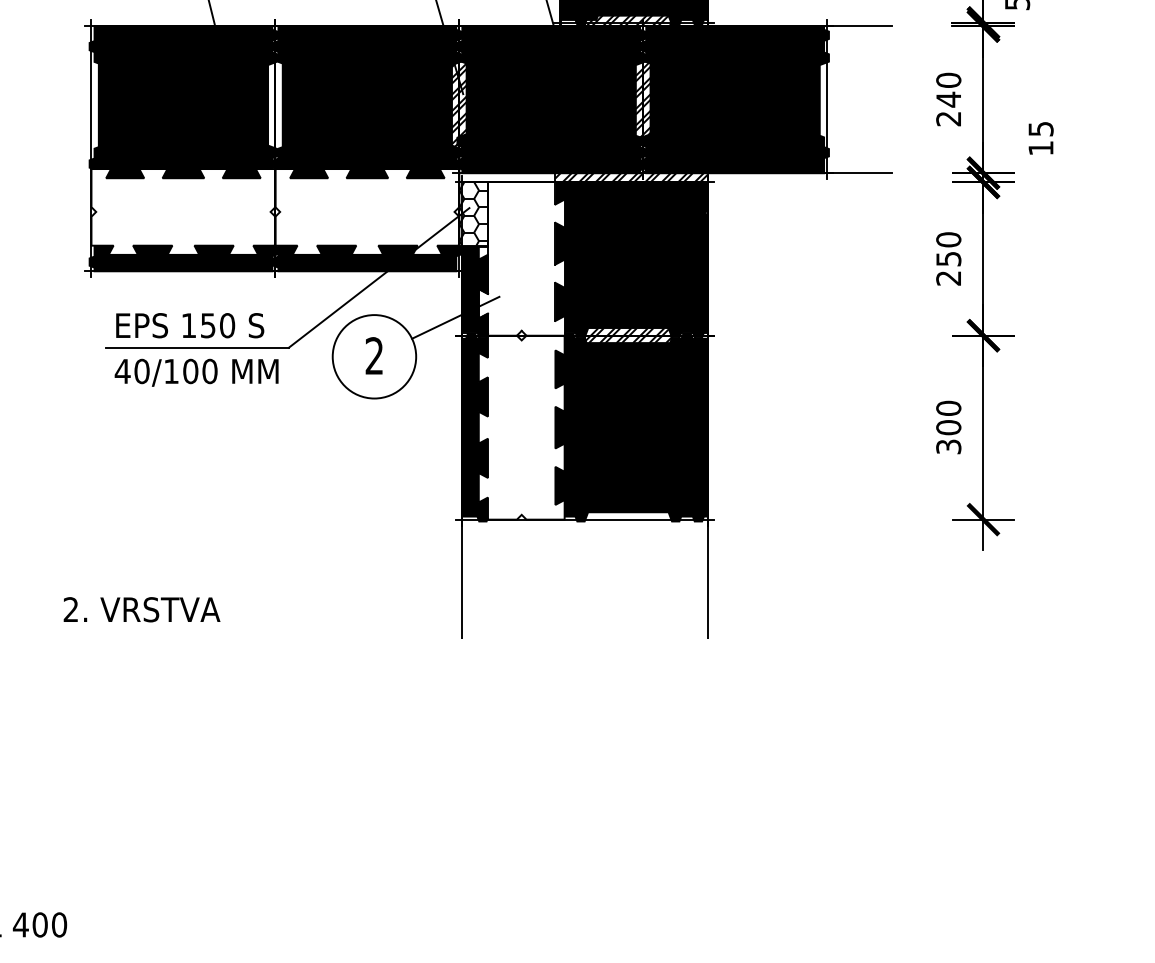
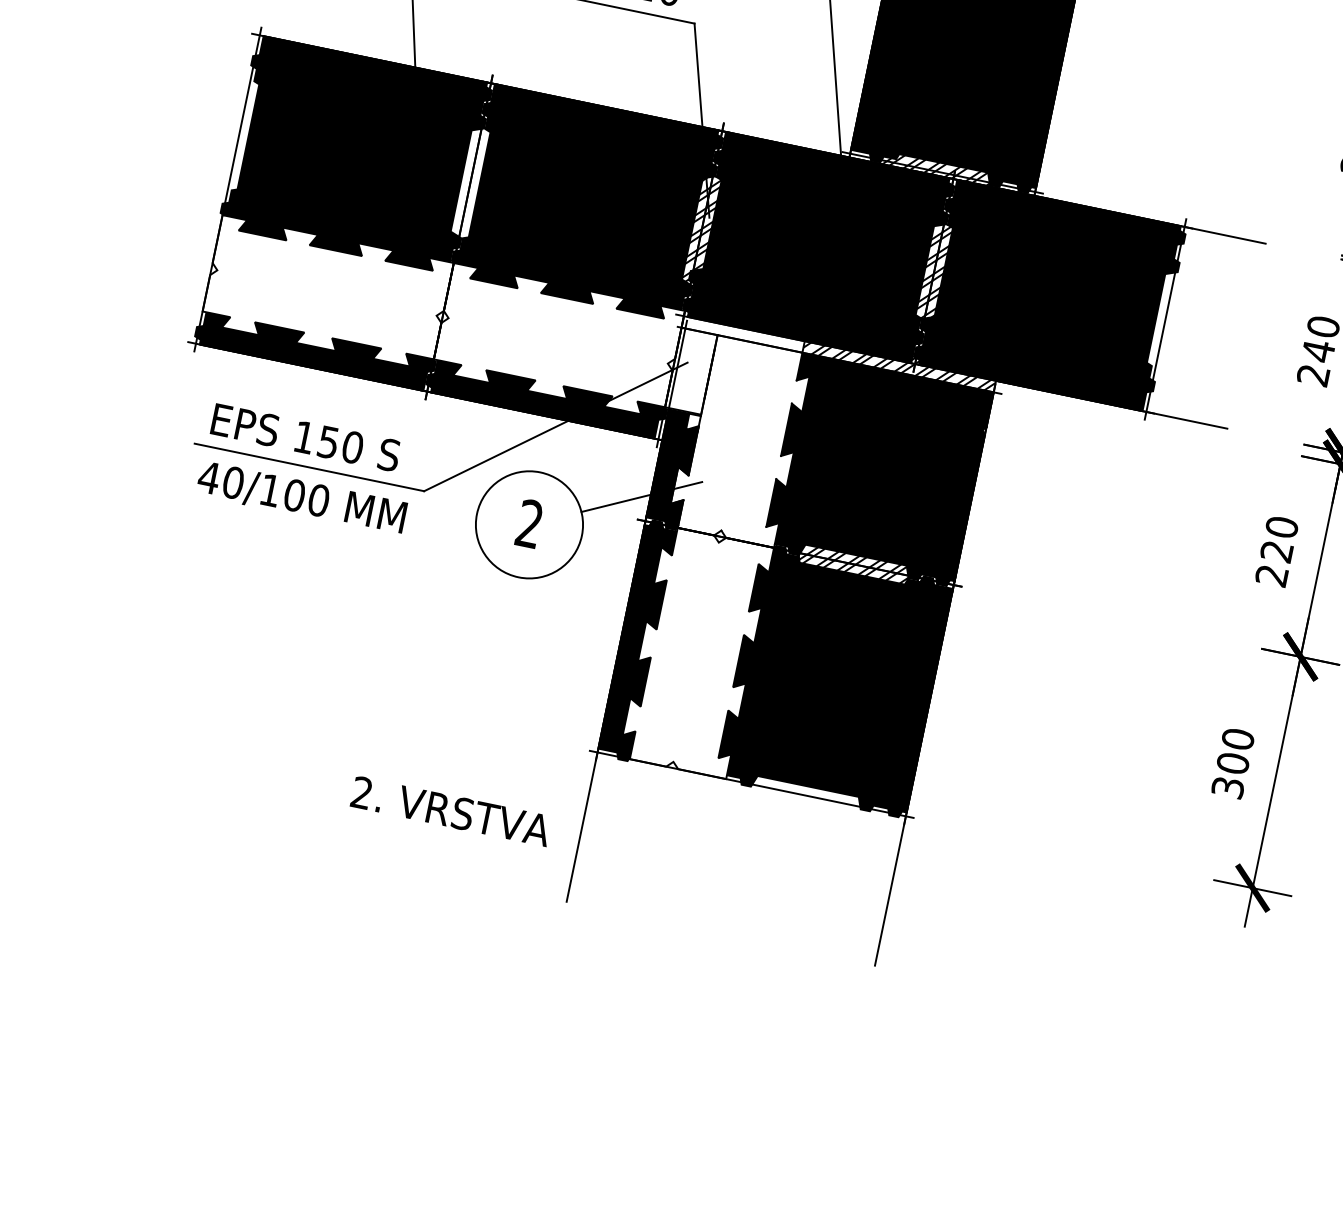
hatch: (473, 213) -> (691, 370), removed
text: (948, 259) -> (1276, 551), 250 -> 220
text: (141, 609) -> (450, 811), moved

